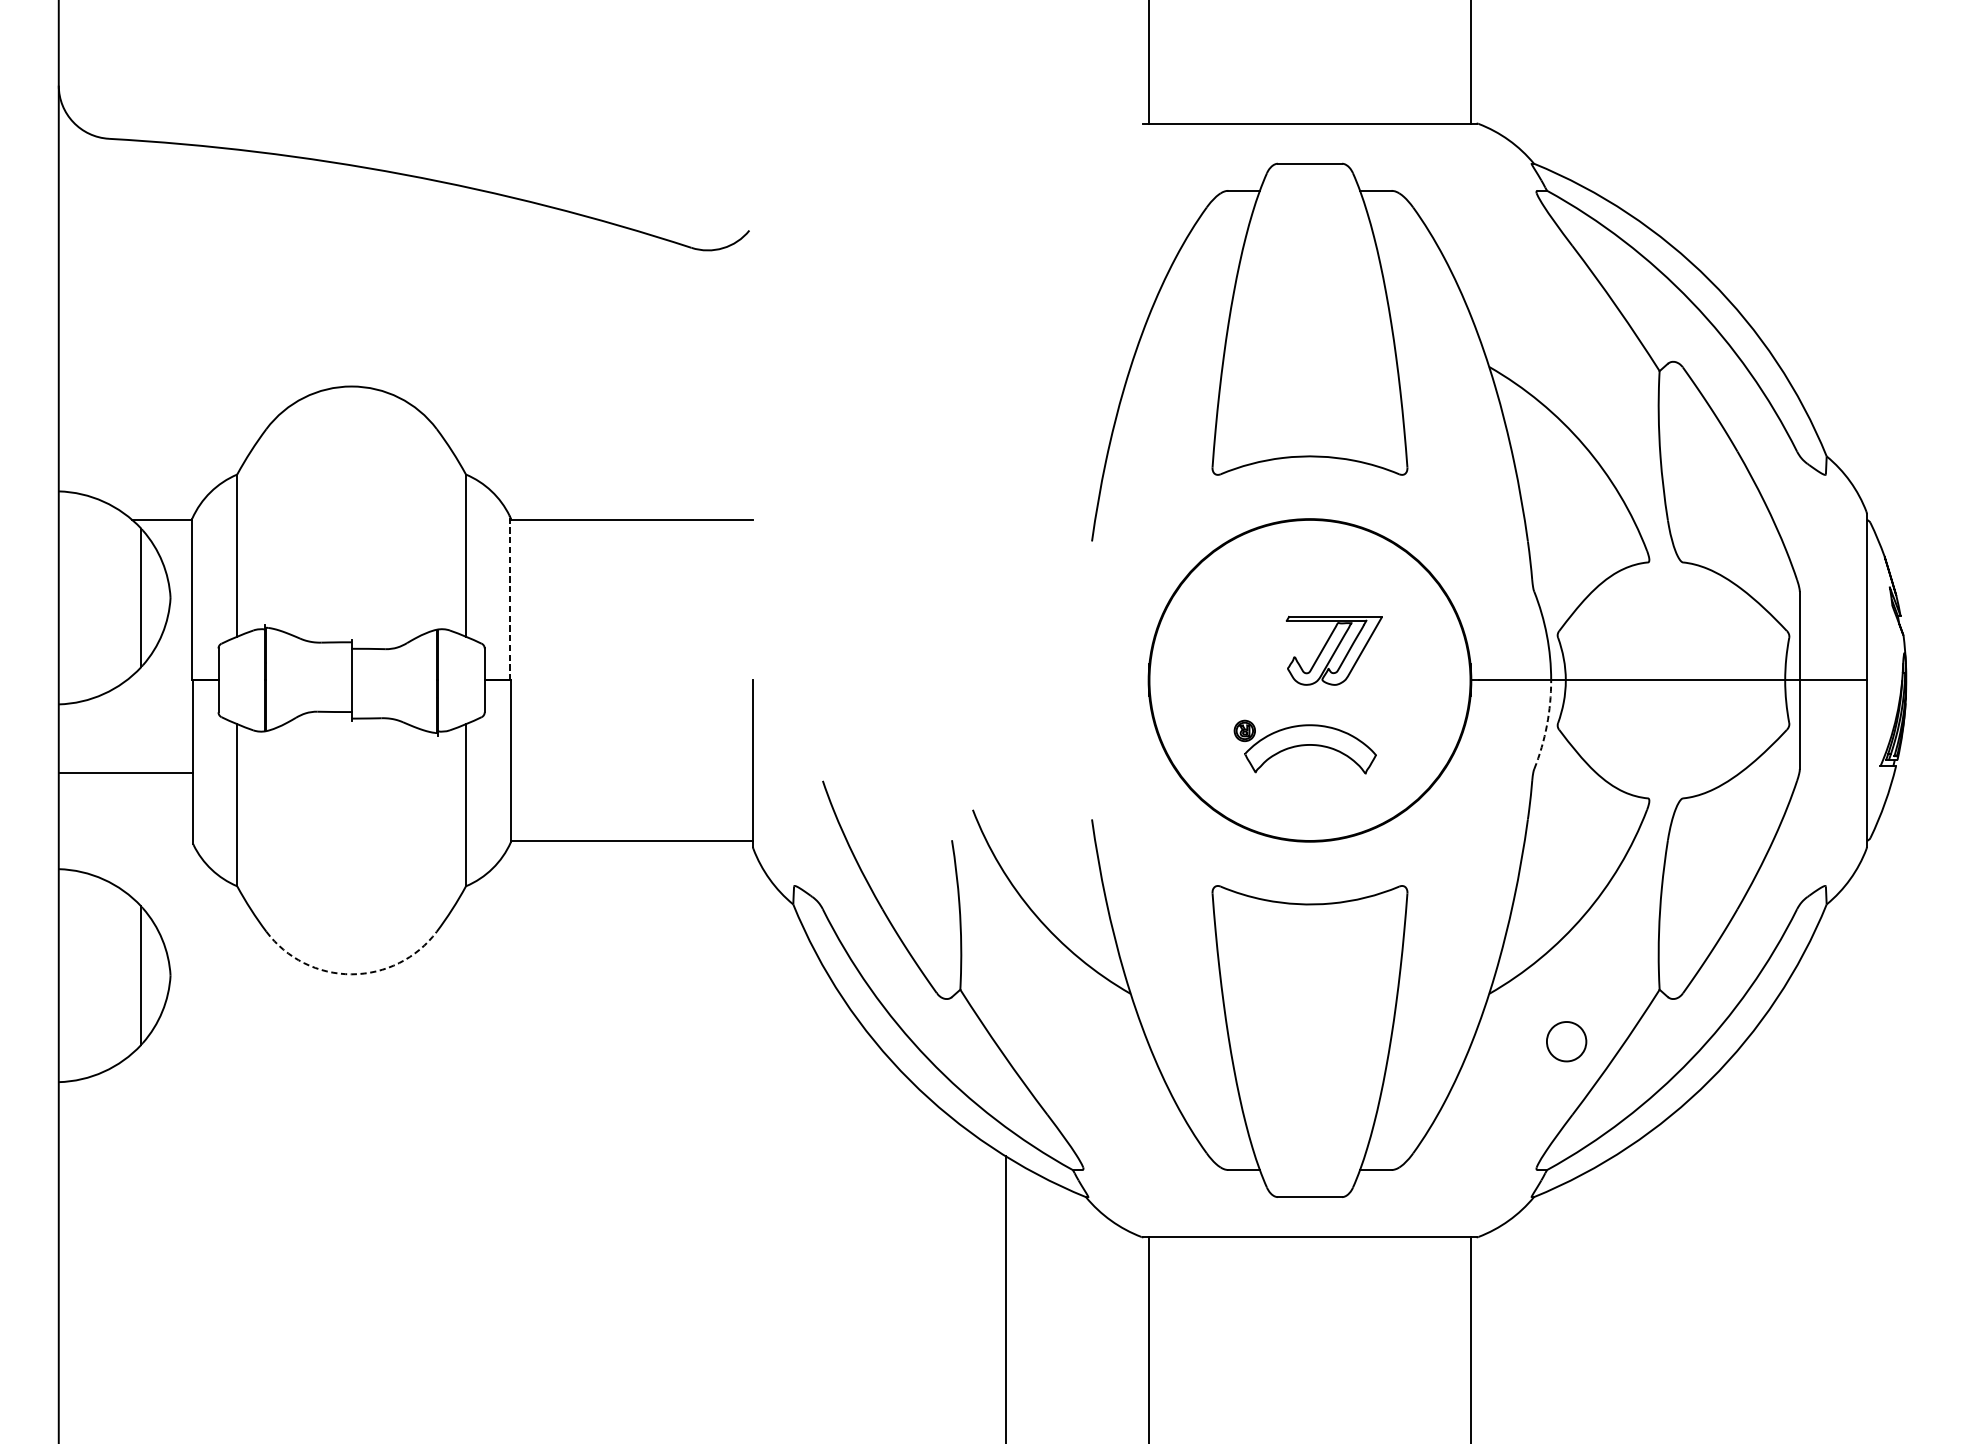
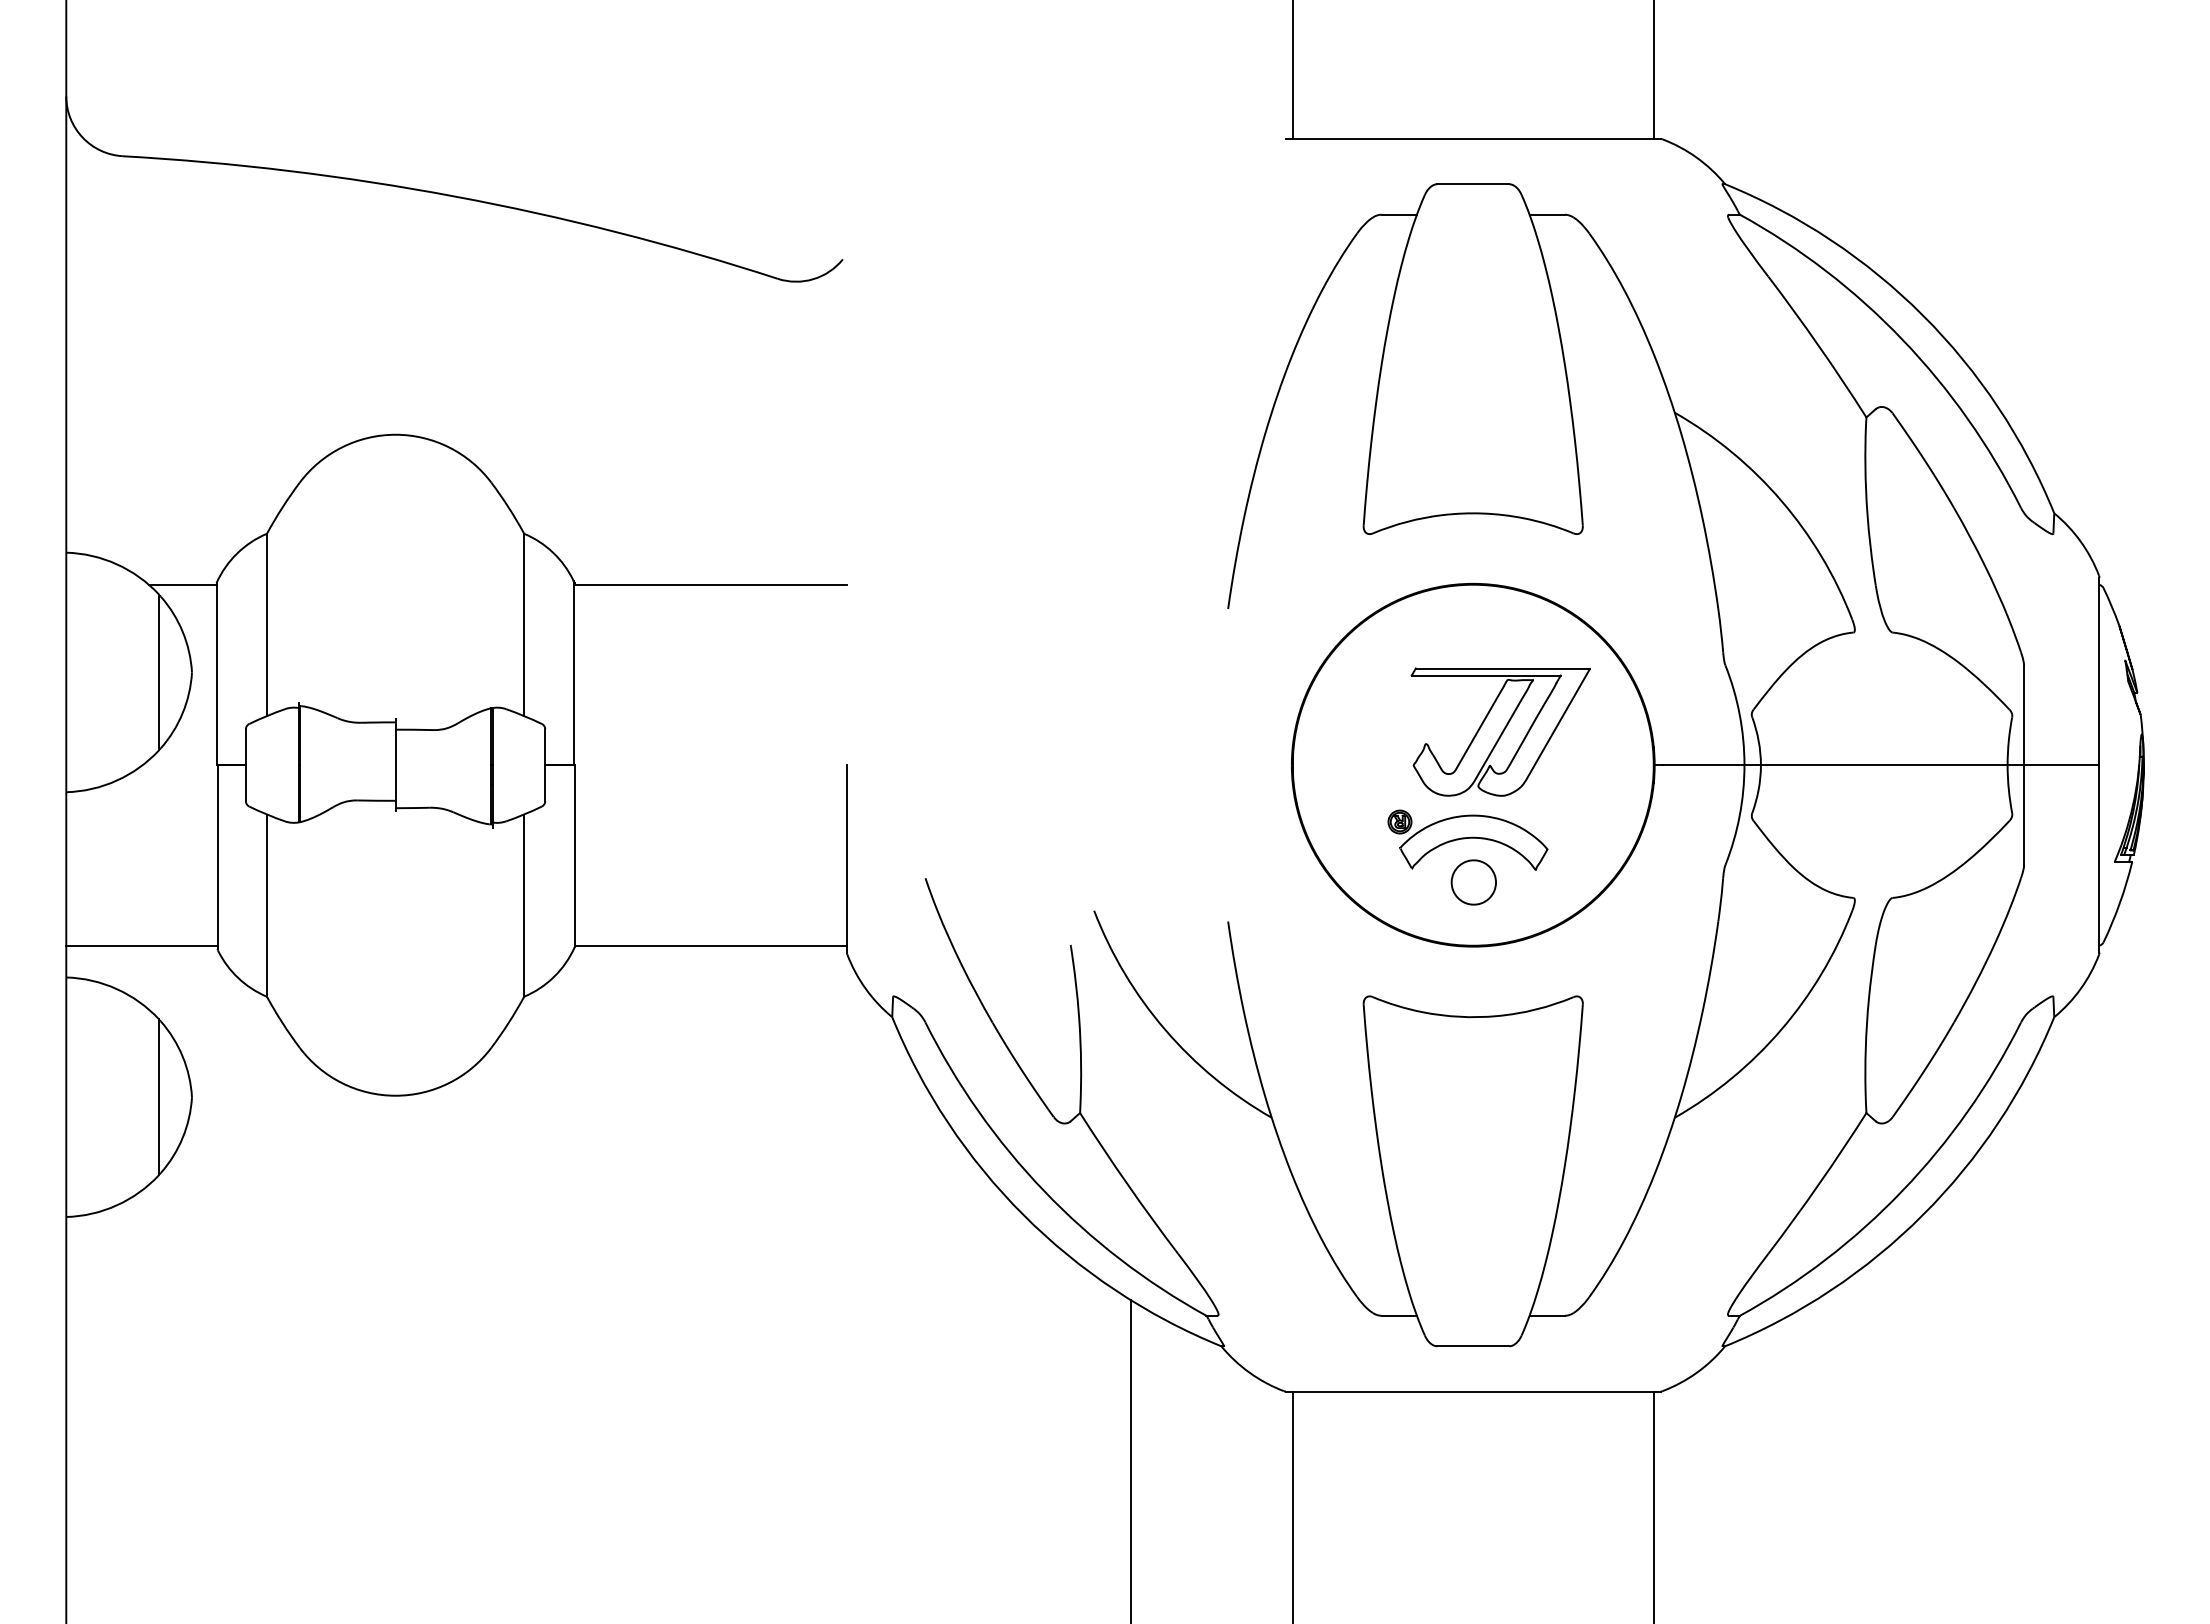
line: (509, 598) -> (573, 673), dashed -> solid
part: (1334, 650) -> (1500, 731), size x1.67
arc: (1546, 725) -> (1739, 815), dashed -> solid
line: (125, 773) -> (141, 945), moved
arc: (351, 974) -> (395, 1095), dashed -> solid
part: (1566, 1041) -> (1473, 882), moved

